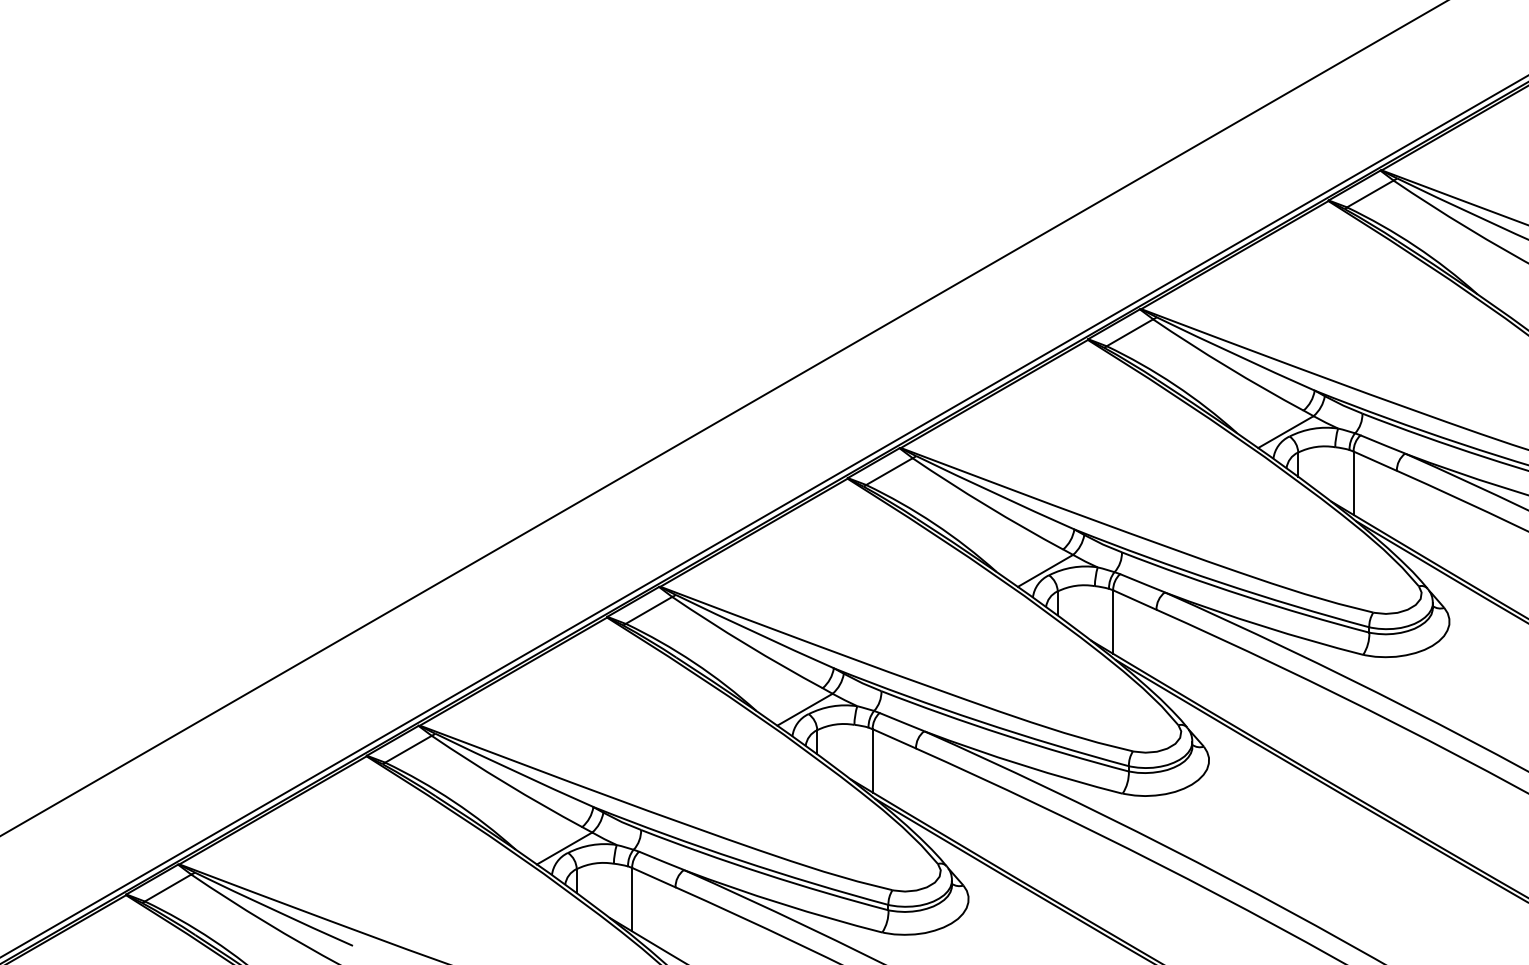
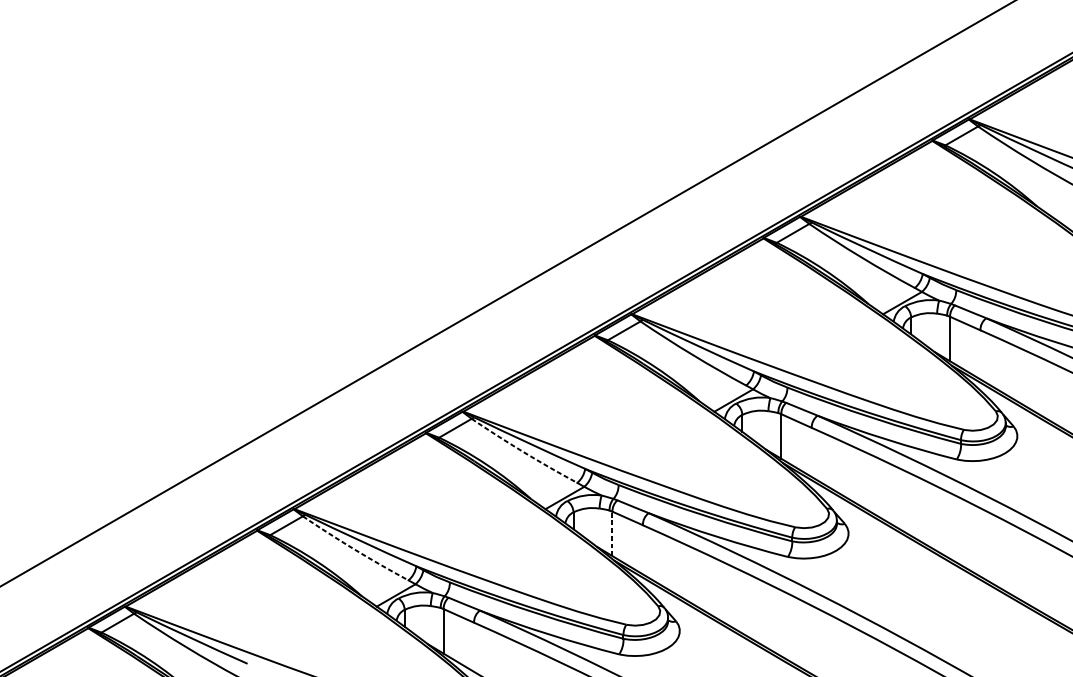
arc: (746, 644) -> (523, 452), solid -> dashed
line: (872, 760) -> (612, 533), solid -> dashed
arc: (505, 783) -> (354, 549), solid -> dashed

